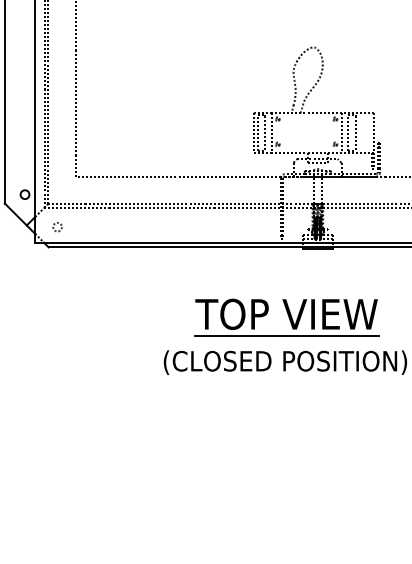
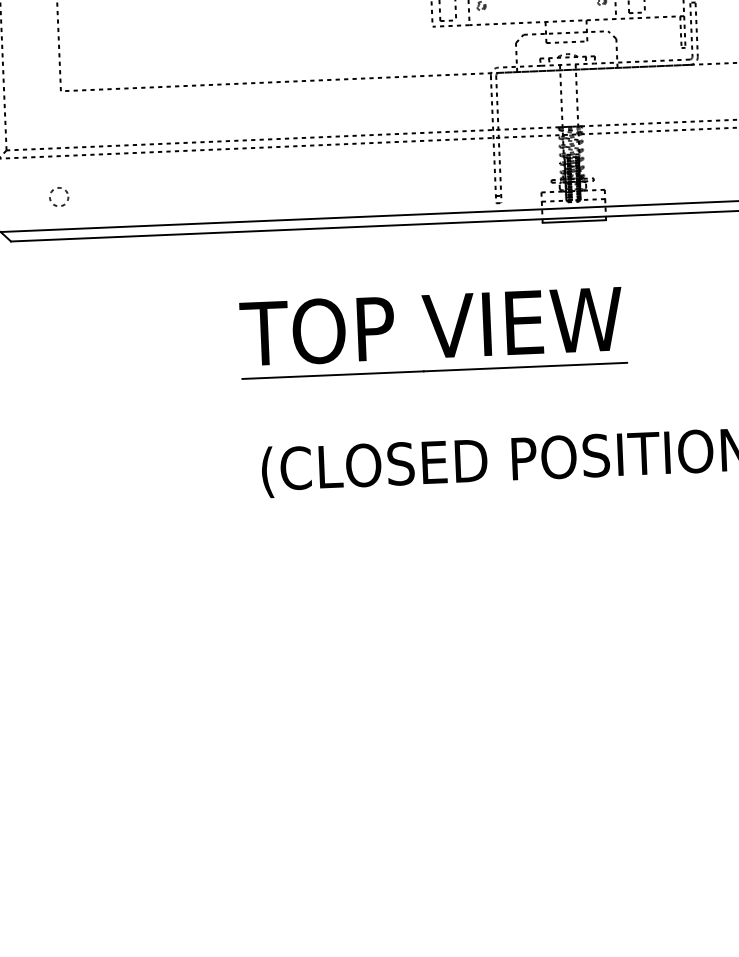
circle: (57, 226) -> (58, 195), moved
part: (286, 317) -> (431, 333), moved

